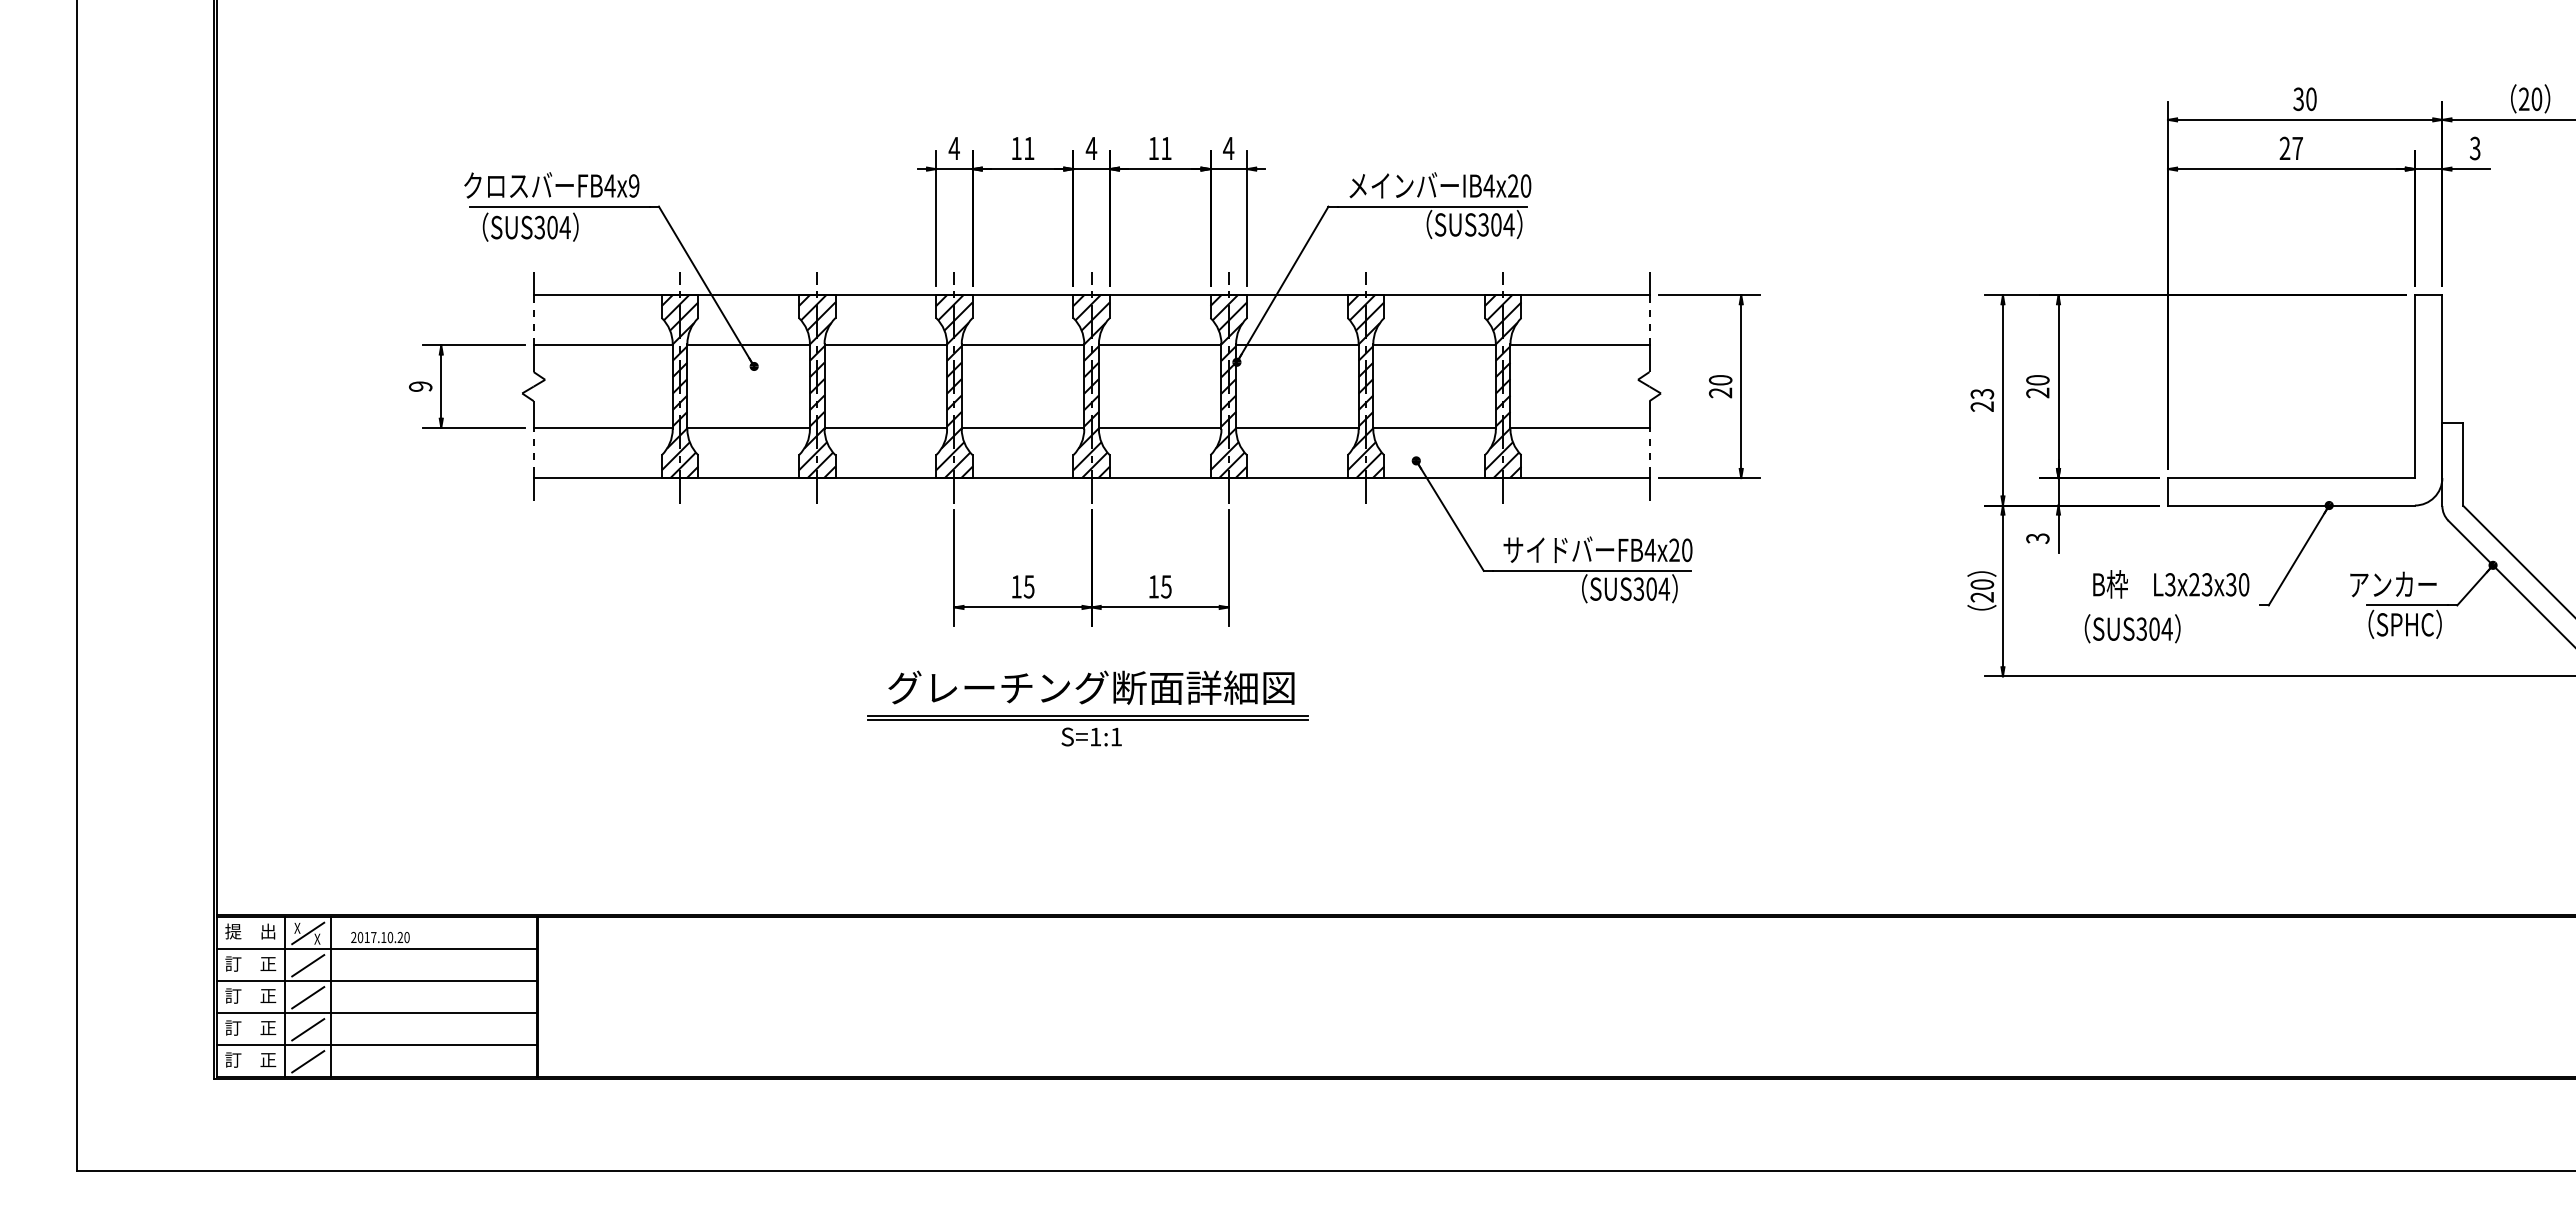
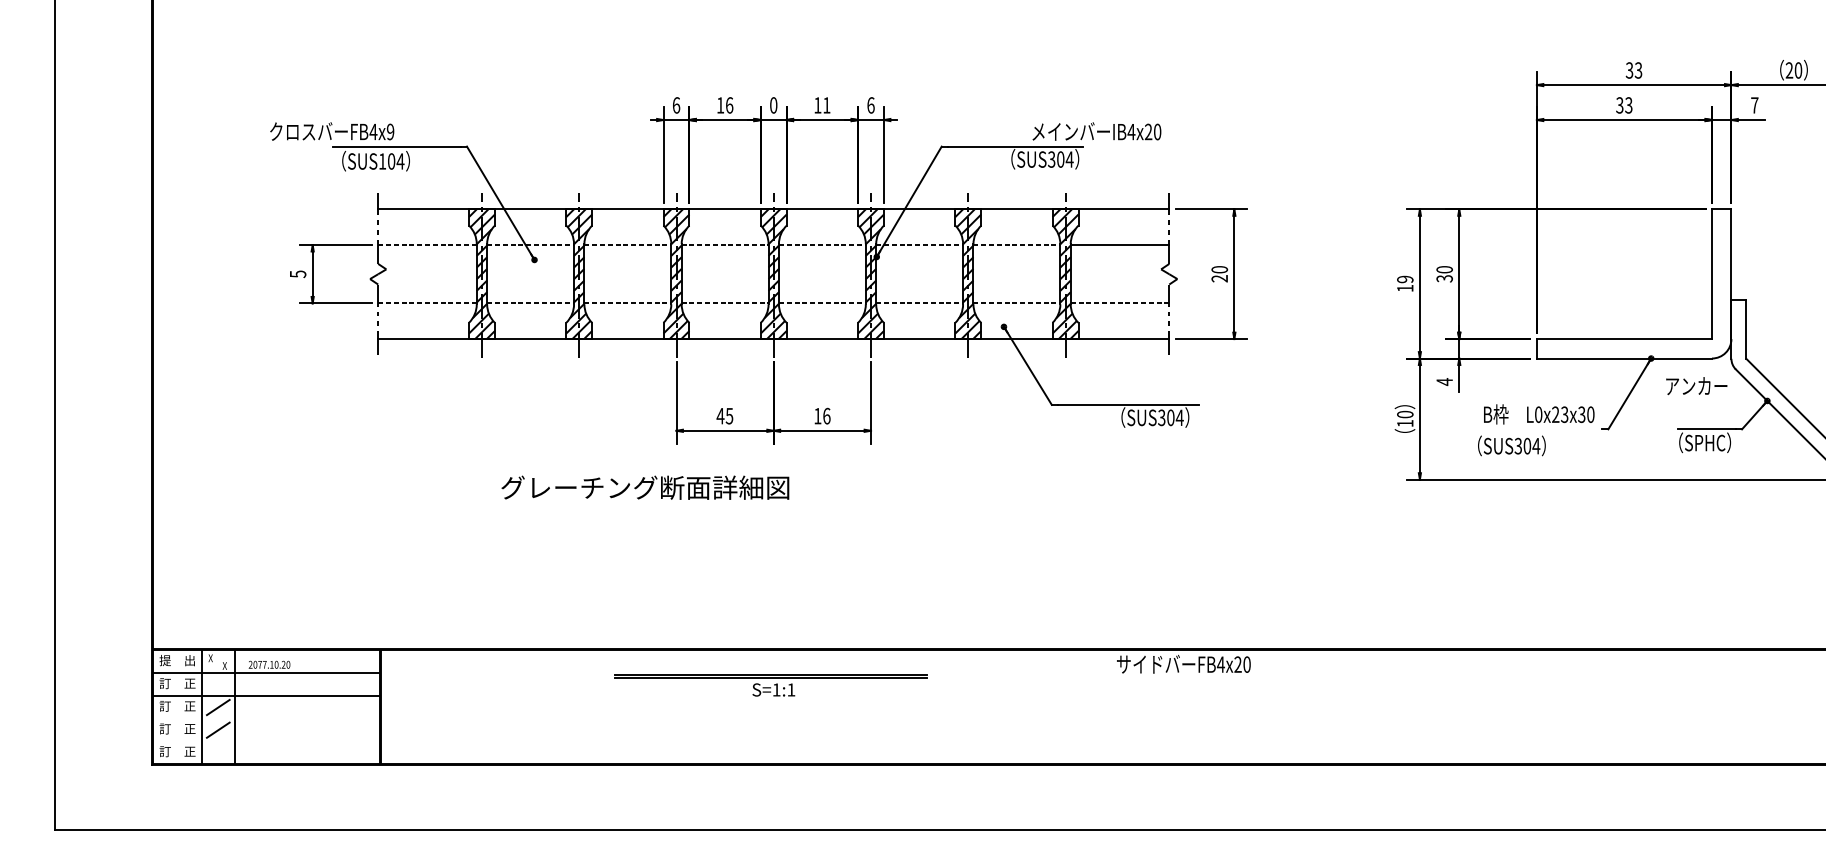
text: (2311, 98) -> (1638, 69), 30 -> 33
text: (953, 148) -> (675, 105), 4 -> 6
text: (1029, 148) -> (729, 105), 11 -> 16
text: (1091, 148) -> (773, 105), 4 -> 0
text: (1228, 148) -> (870, 105), 4 -> 6
text: (2290, 148) -> (1623, 105), 27 -> 33
text: (2474, 148) -> (1754, 105), 3 -> 7
text: (551, 185) -> (331, 131), moved
text: (1440, 185) -> (1096, 131), moved
text: (539, 227) -> (382, 161), SUS304 -> SUS104
line: (603, 345) -> (427, 245), solid -> dashed
line: (749, 345) -> (531, 245), solid -> dashed
line: (886, 345) -> (628, 245), solid -> dashed
line: (1023, 345) -> (725, 245), solid -> dashed
line: (1160, 345) -> (822, 245), solid -> dashed
line: (1297, 345) -> (919, 245), solid -> dashed
line: (1435, 345) -> (1017, 245), solid -> dashed
text: (420, 386) -> (297, 274), 9 -> 5
text: (2037, 392) -> (1444, 278), 20 -> 30
text: (1982, 399) -> (1405, 283), 23 -> 19
line: (603, 427) -> (427, 303), solid -> dashed
line: (749, 427) -> (531, 303), solid -> dashed
line: (886, 427) -> (628, 303), solid -> dashed
line: (1023, 427) -> (725, 303), solid -> dashed
line: (1160, 427) -> (822, 303), solid -> dashed
line: (1297, 427) -> (919, 303), solid -> dashed
line: (1435, 427) -> (1017, 303), solid -> dashed
line: (1579, 427) -> (1119, 303), solid -> dashed
text: (2037, 538) -> (1444, 381), 3 -> 4
text: (1597, 549) -> (1183, 664), moved
text: (2170, 584) -> (1538, 414), L3x23x30 -> L0x23x30
text: (2393, 584) -> (1696, 386), moved
text: (1016, 586) -> (720, 415), 15 -> 45
text: (1166, 586) -> (826, 415), 15 -> 16
text: (1981, 597) -> (1404, 423), 20 -> 10
text: (1091, 687) -> (645, 487), moved
part: (1087, 730) -> (770, 685), moved
line: (308, 933) -> (218, 661), removed
text: (366, 937) -> (259, 664), 2017.10.20 -> 2077.10.20
line: (308, 965) -> (218, 684), removed
line: (376, 1013) -> (266, 718), removed
line: (376, 1045) -> (266, 741), removed
line: (308, 1061) -> (218, 752), removed

